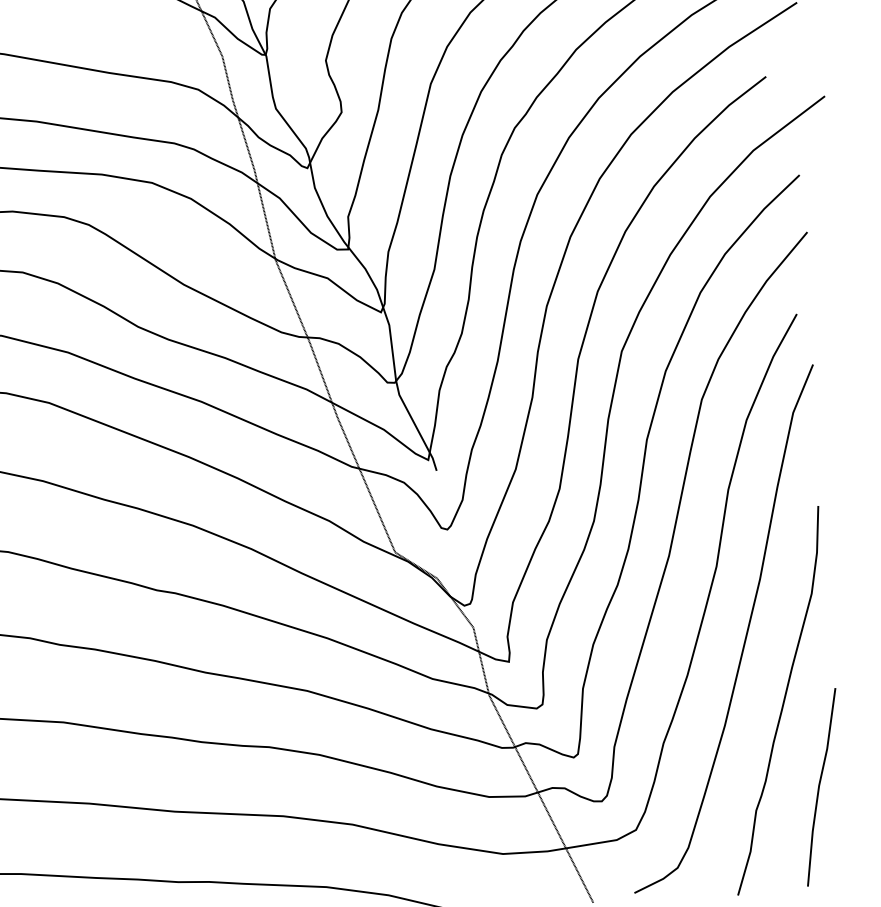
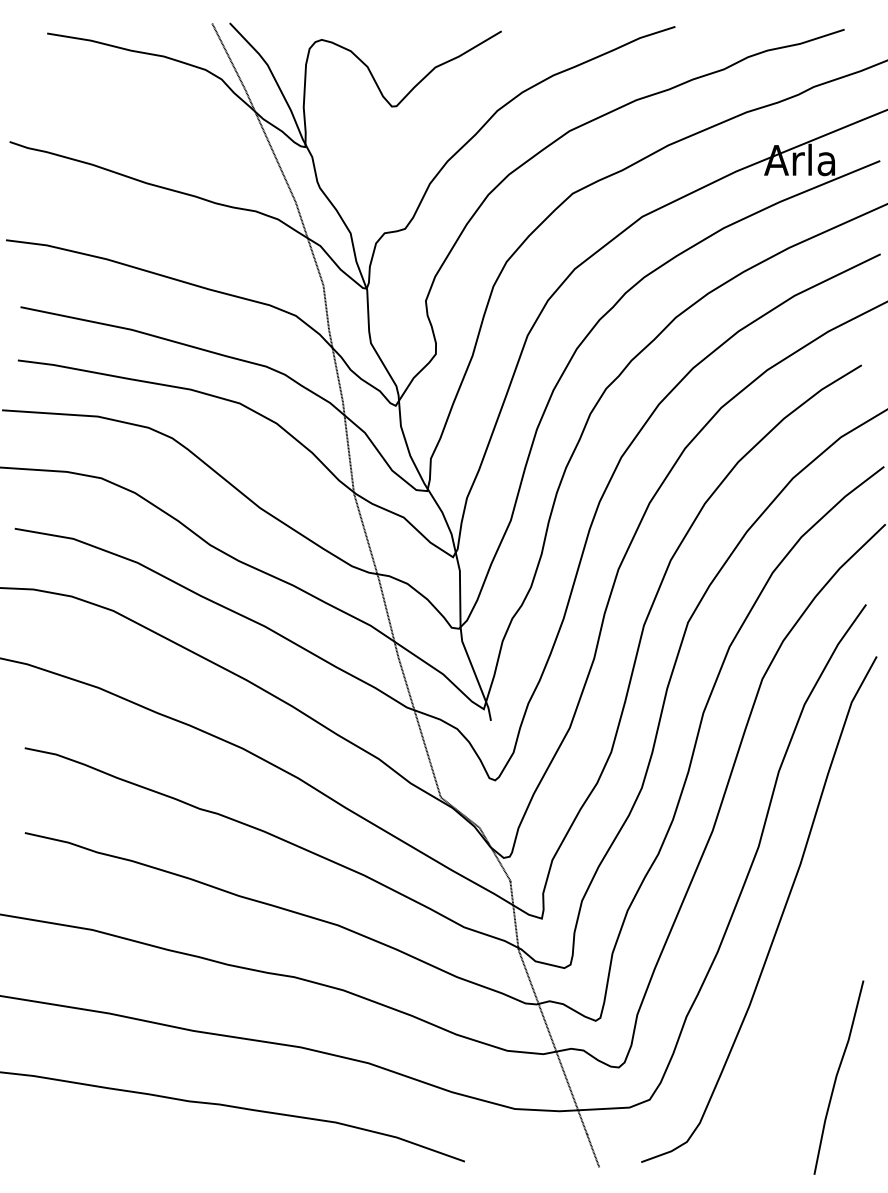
curve: (782, 701) -> (809, 988), removed

